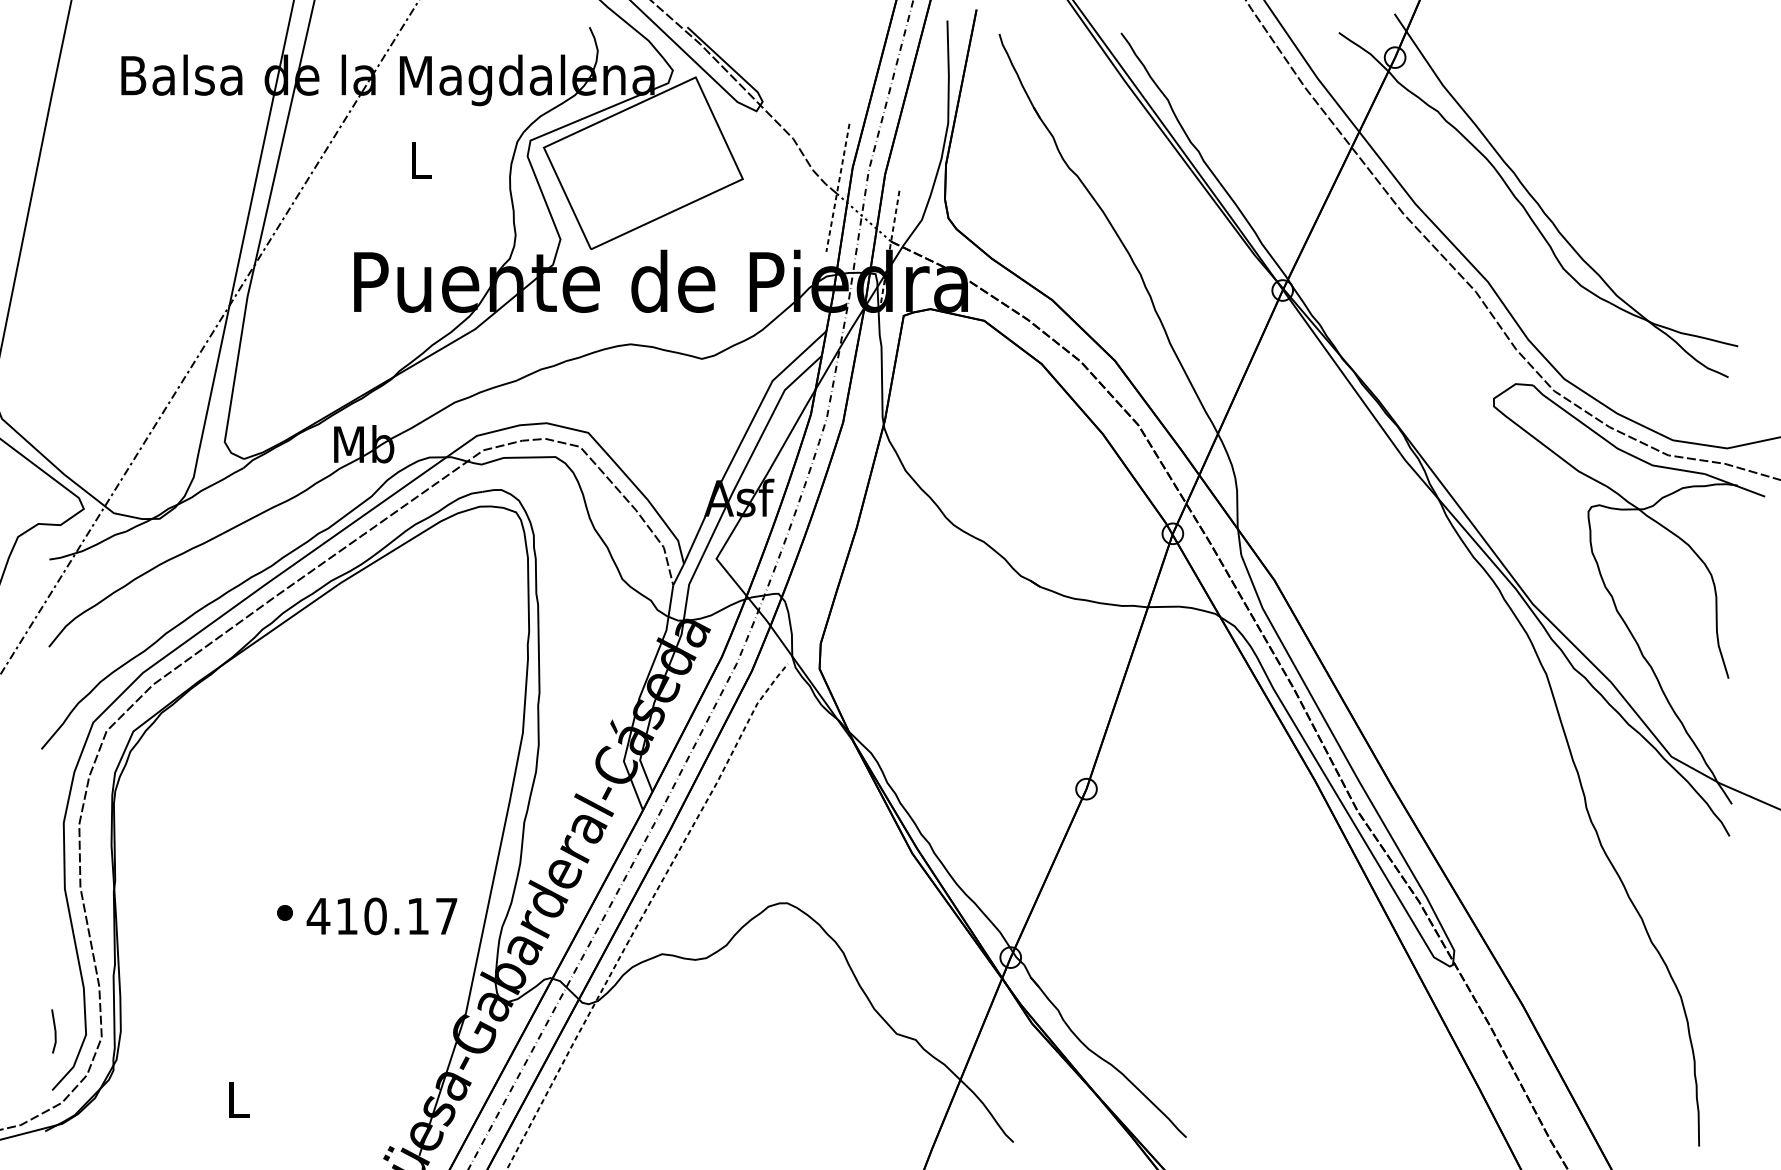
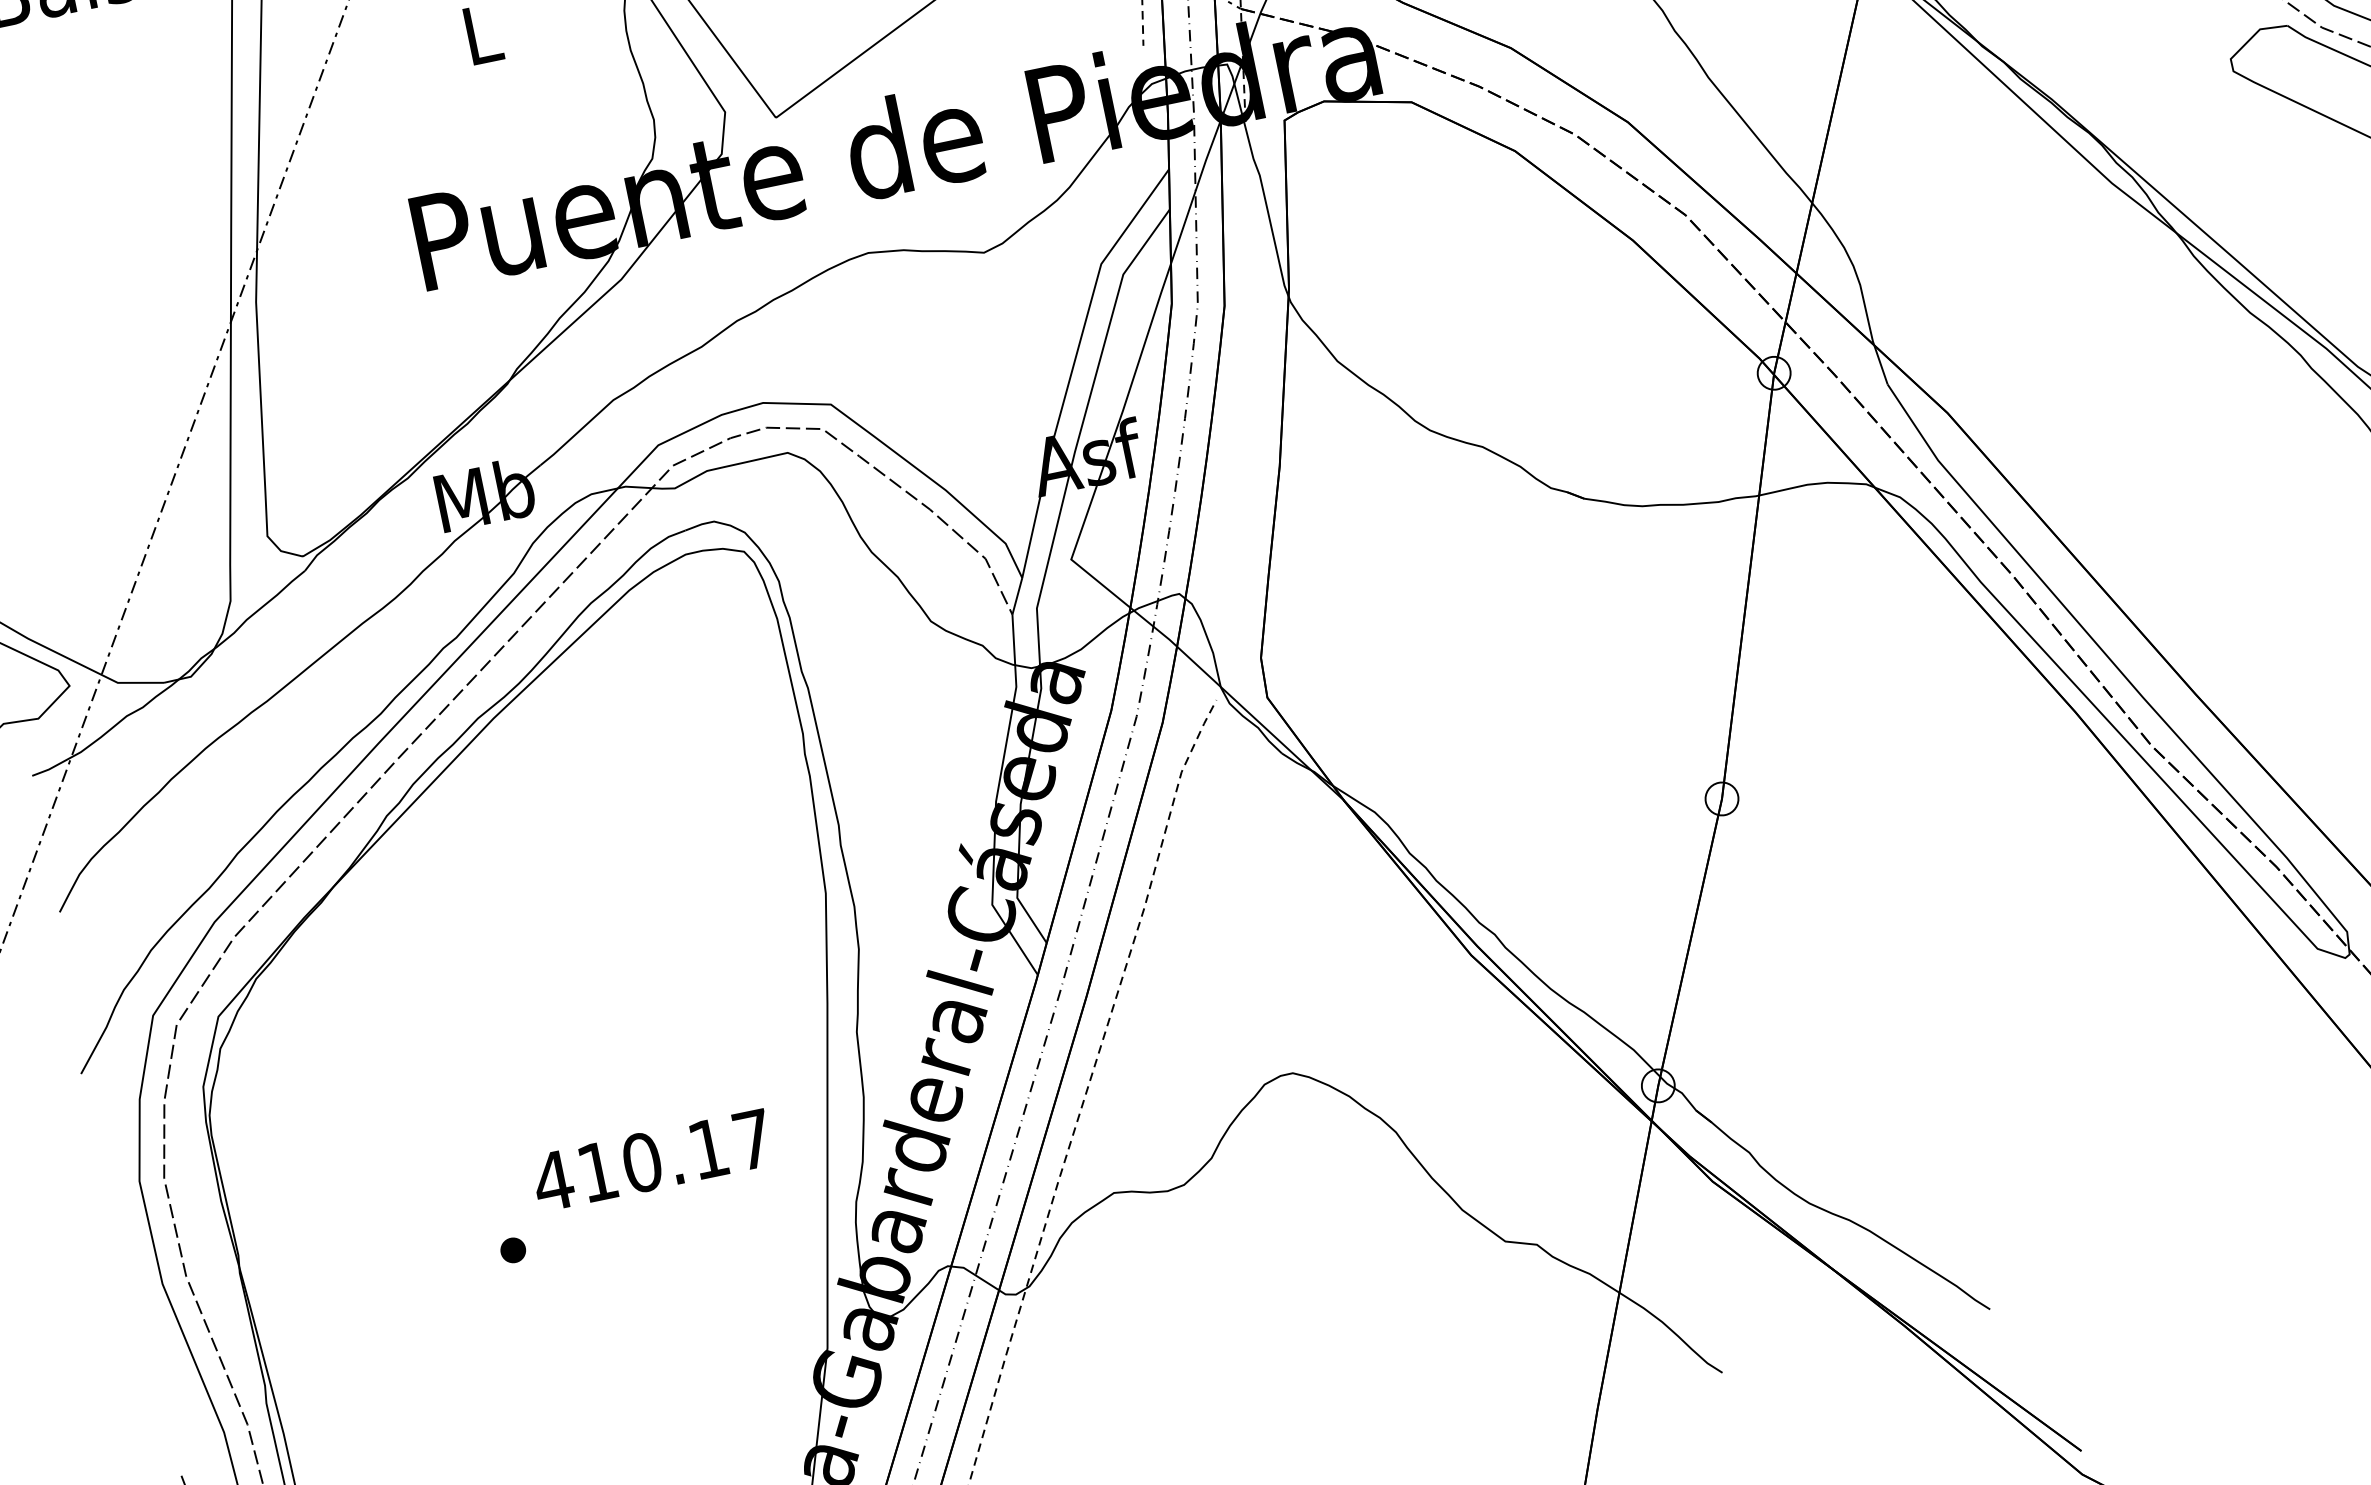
text: (381, 916) -> (651, 1160), moved

